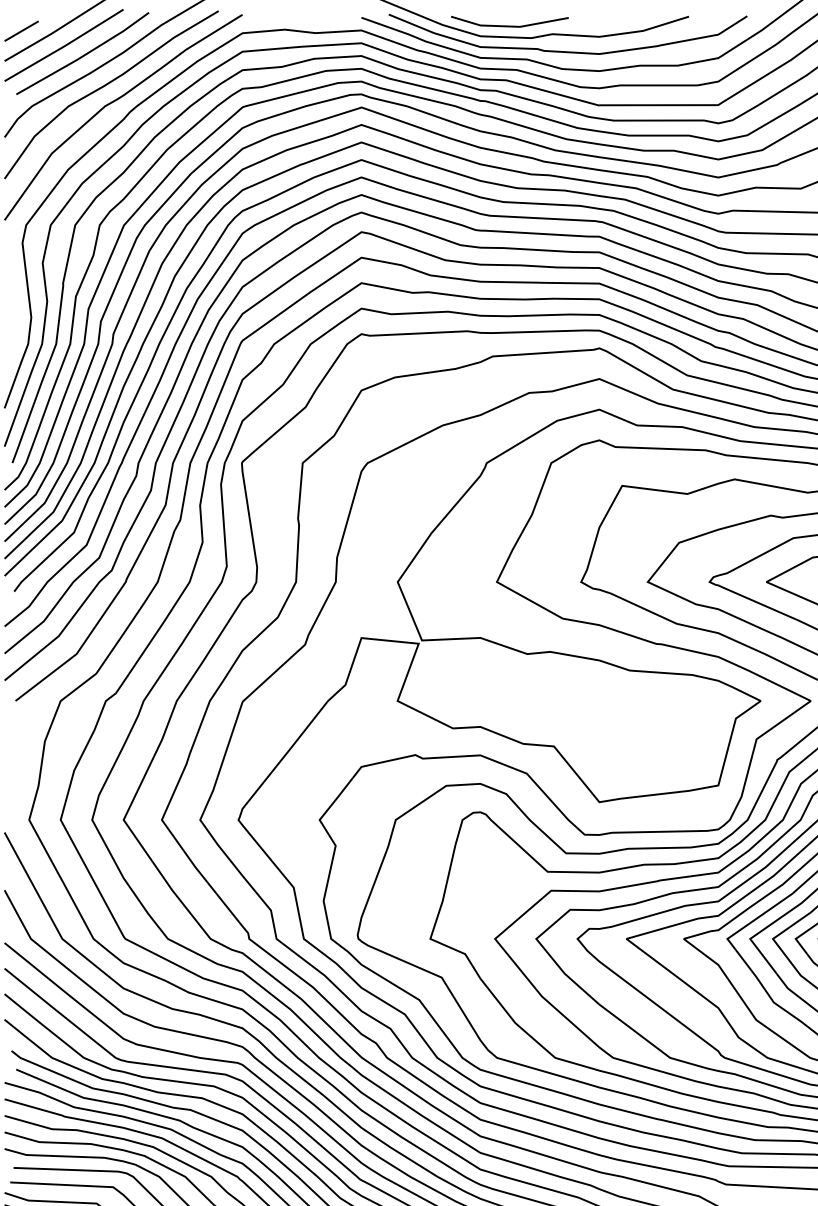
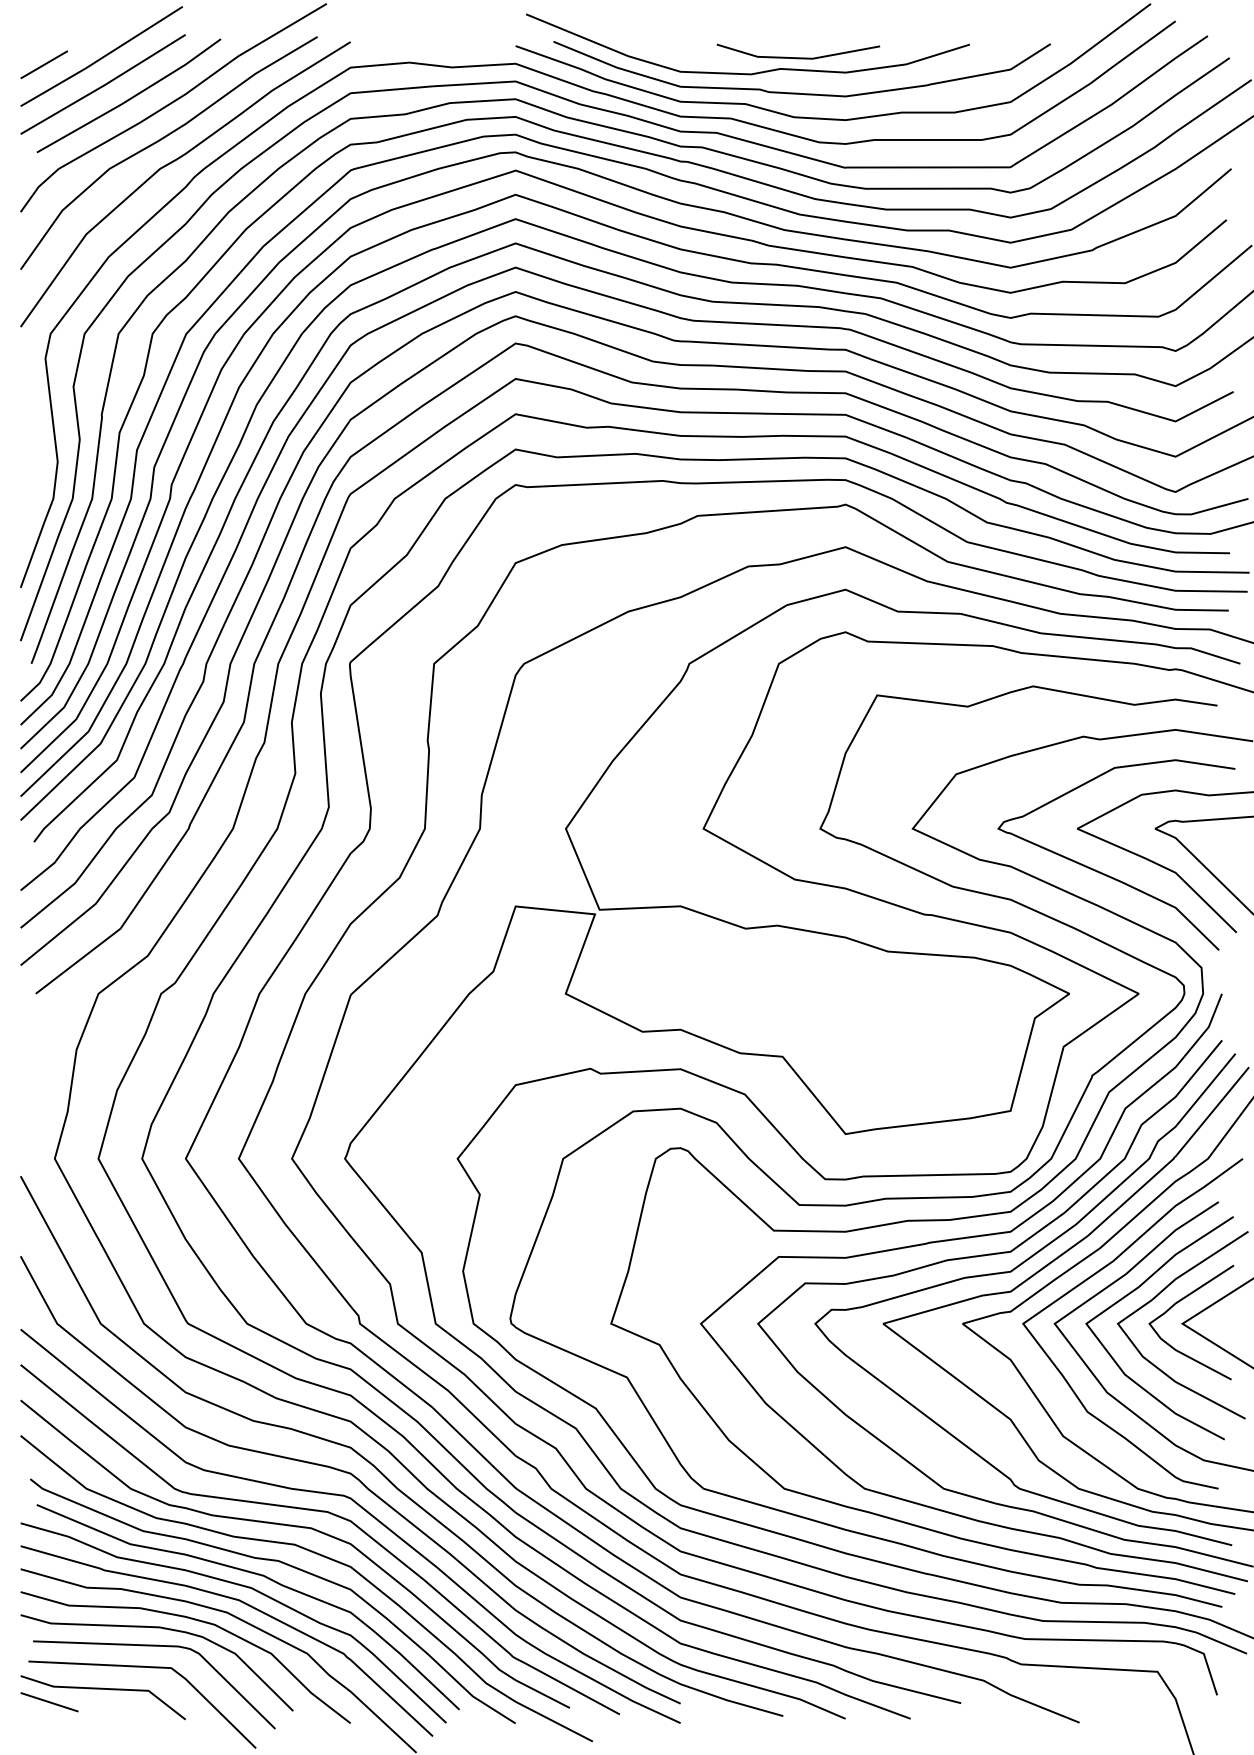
line: (509, 25) -> (798, 57), moved

